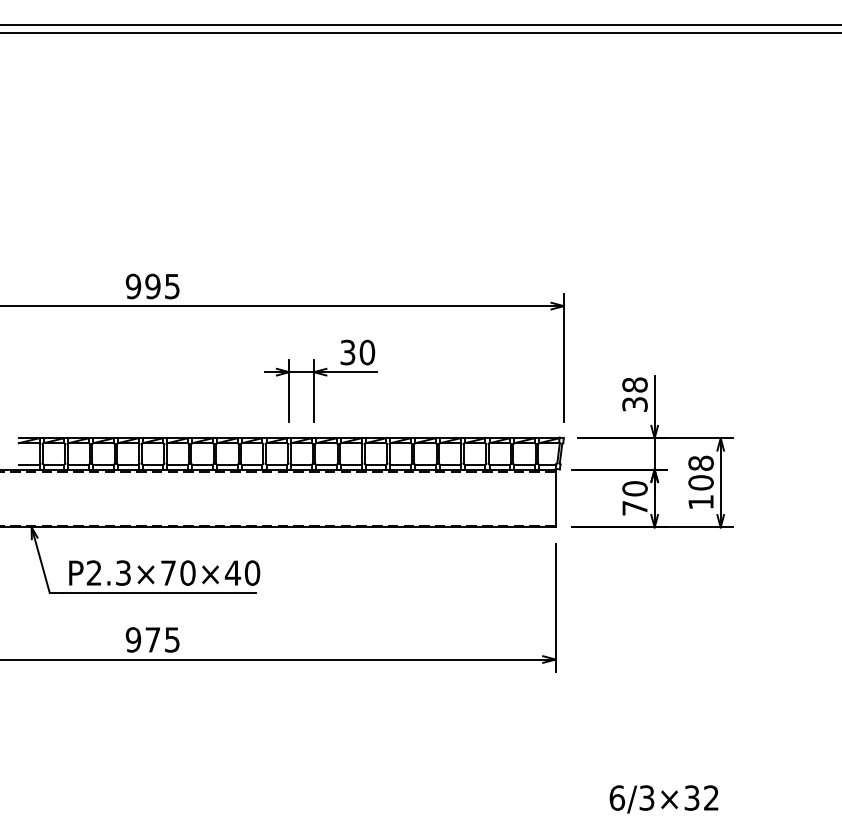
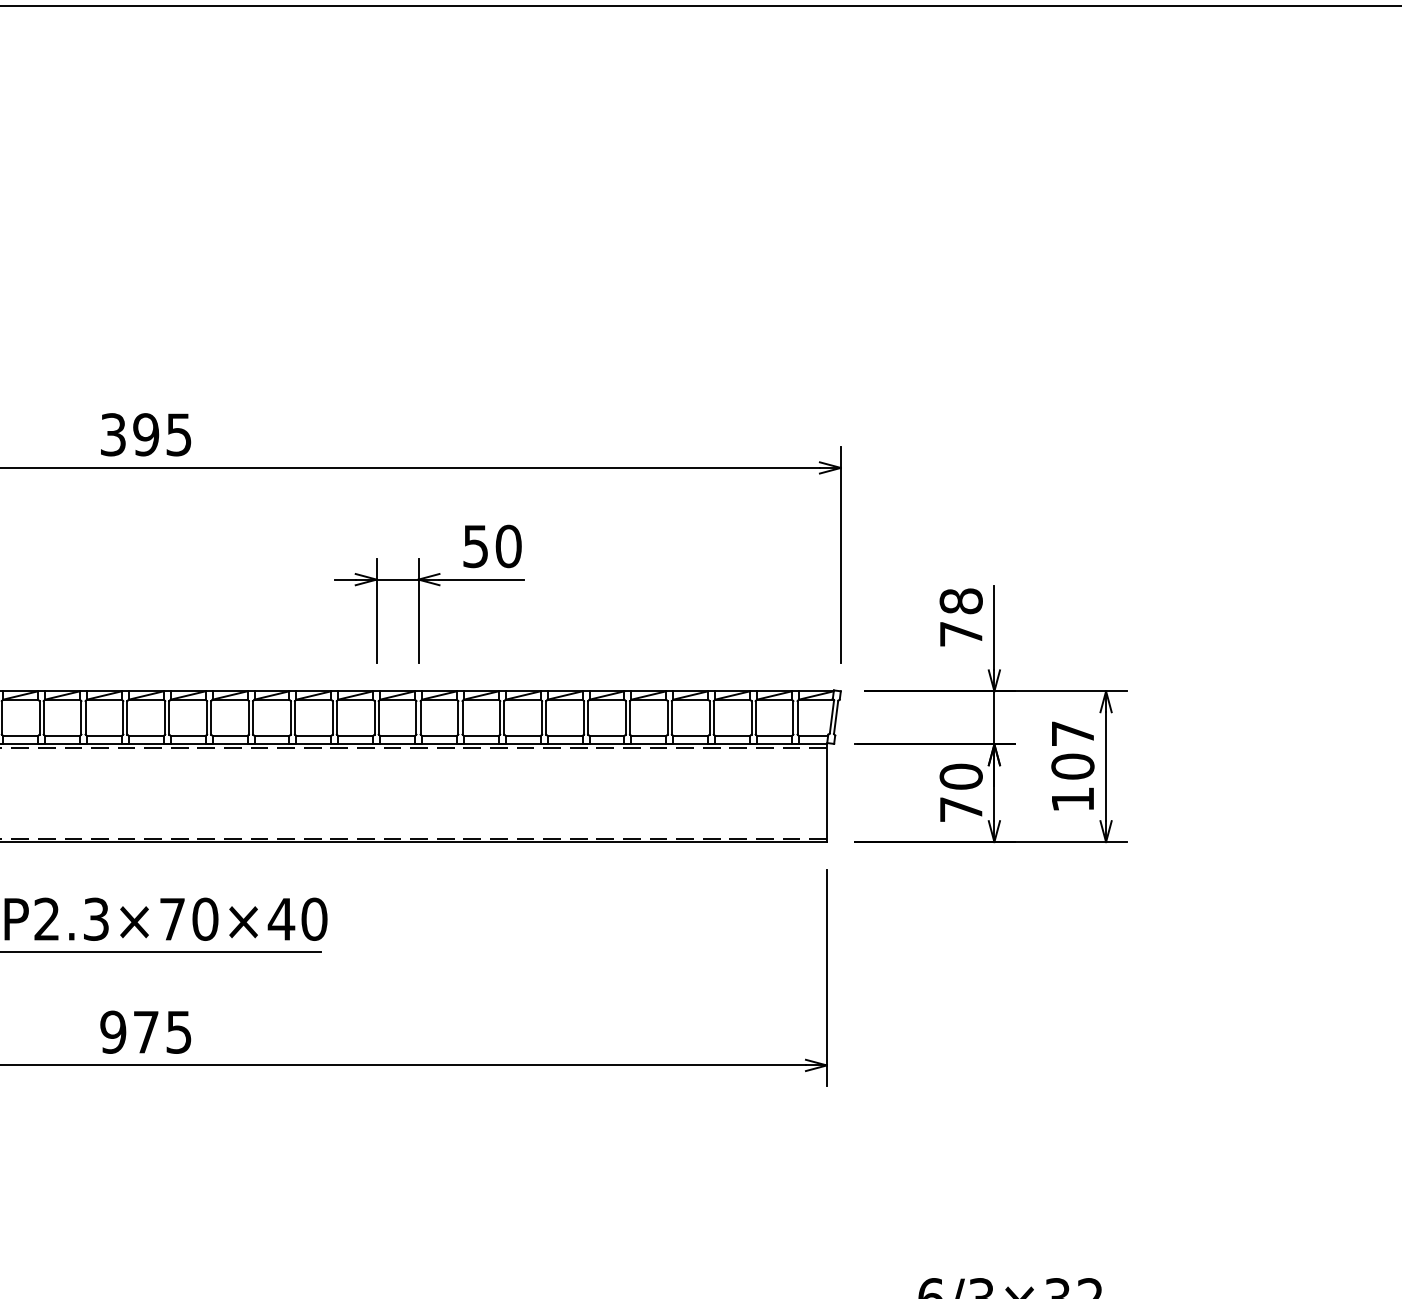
text: (133, 286) -> (113, 434), 995 -> 395
text: (348, 351) -> (476, 544), 30 -> 50
text: (634, 404) -> (960, 634), 38 -> 78
text: (700, 462) -> (1071, 732), 108 -> 107

